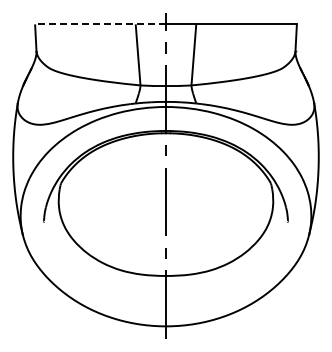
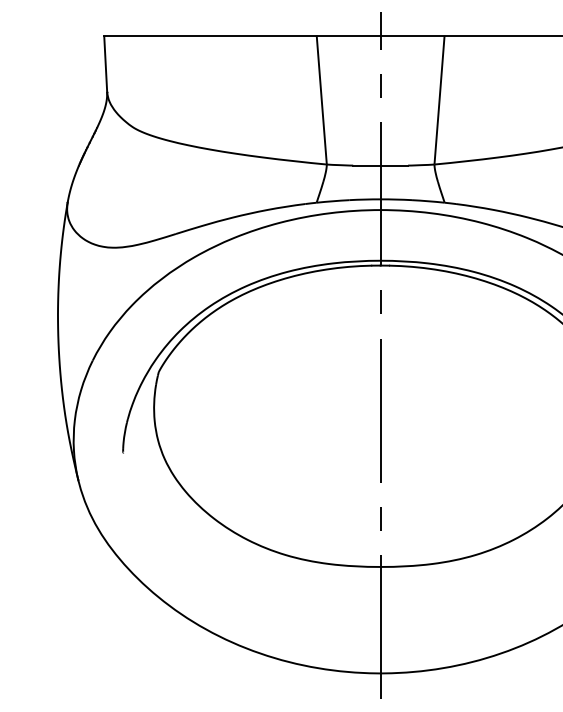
line: (100, 24) -> (242, 35), dashed -> solid

